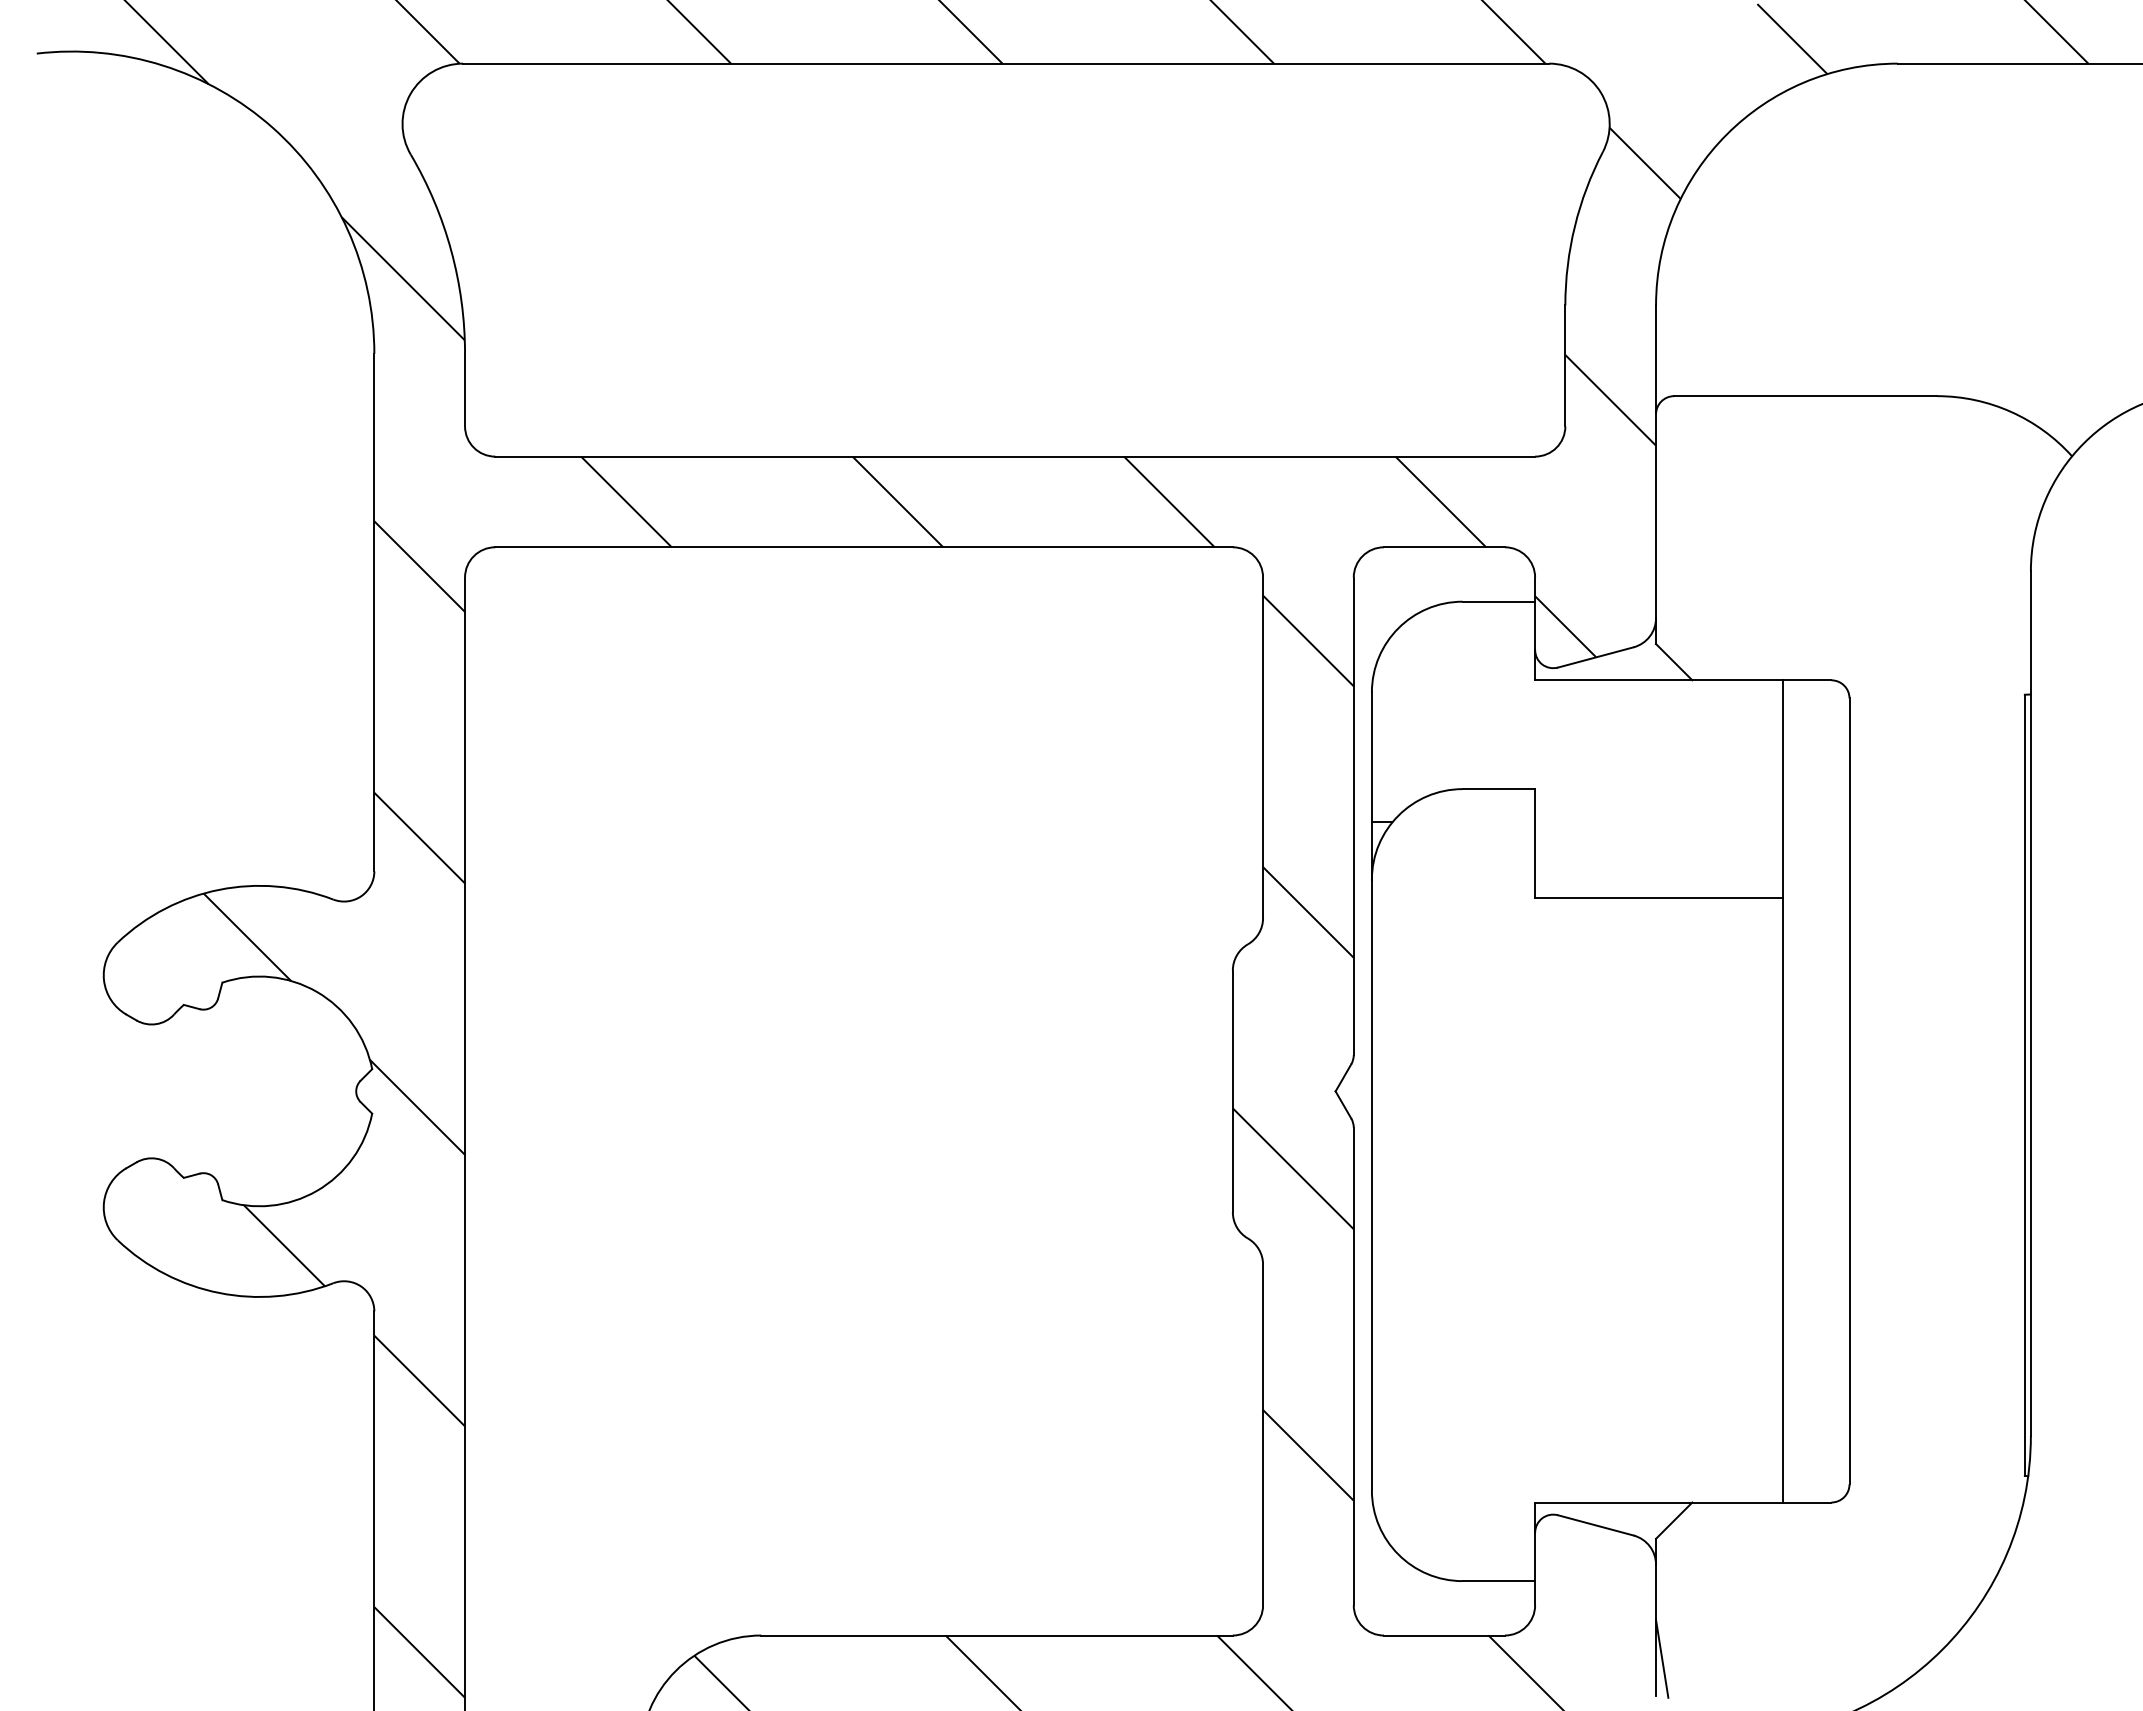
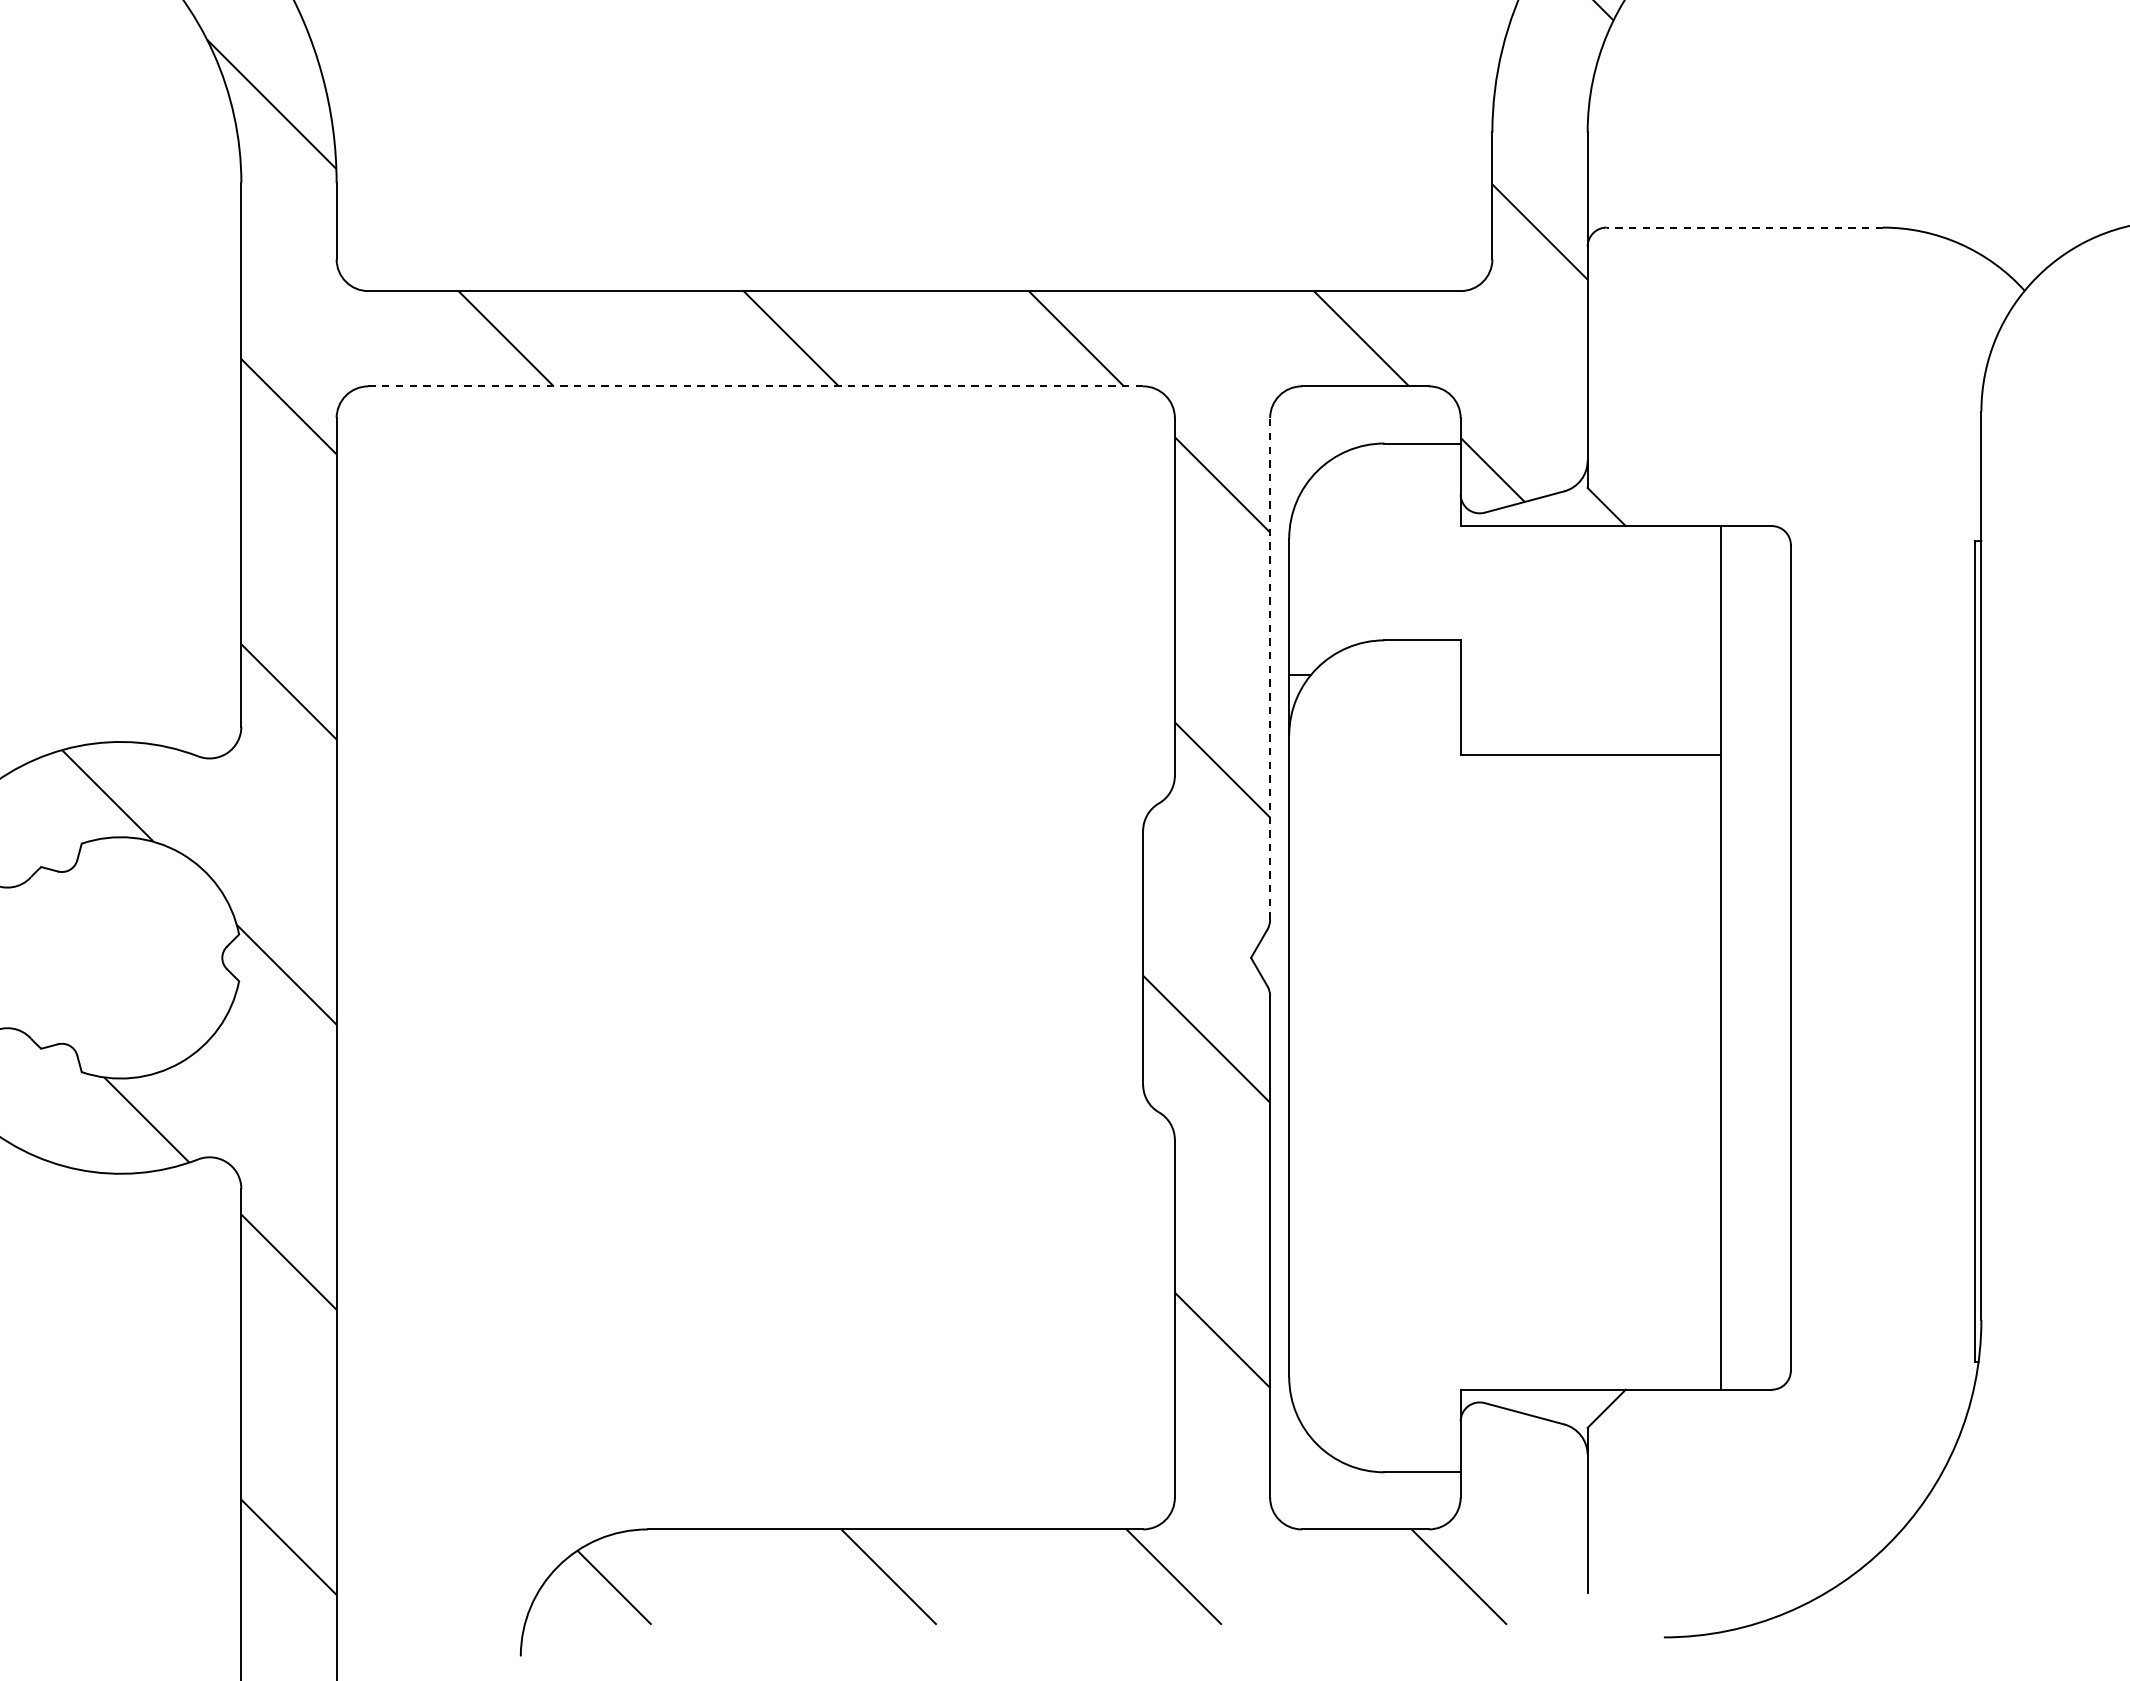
line: (1805, 396) -> (1744, 227), solid -> dashed
line: (864, 547) -> (756, 386), solid -> dashed
line: (1353, 816) -> (1269, 669), solid -> dashed
line: (1662, 1658) -> (1594, 1553), removed

